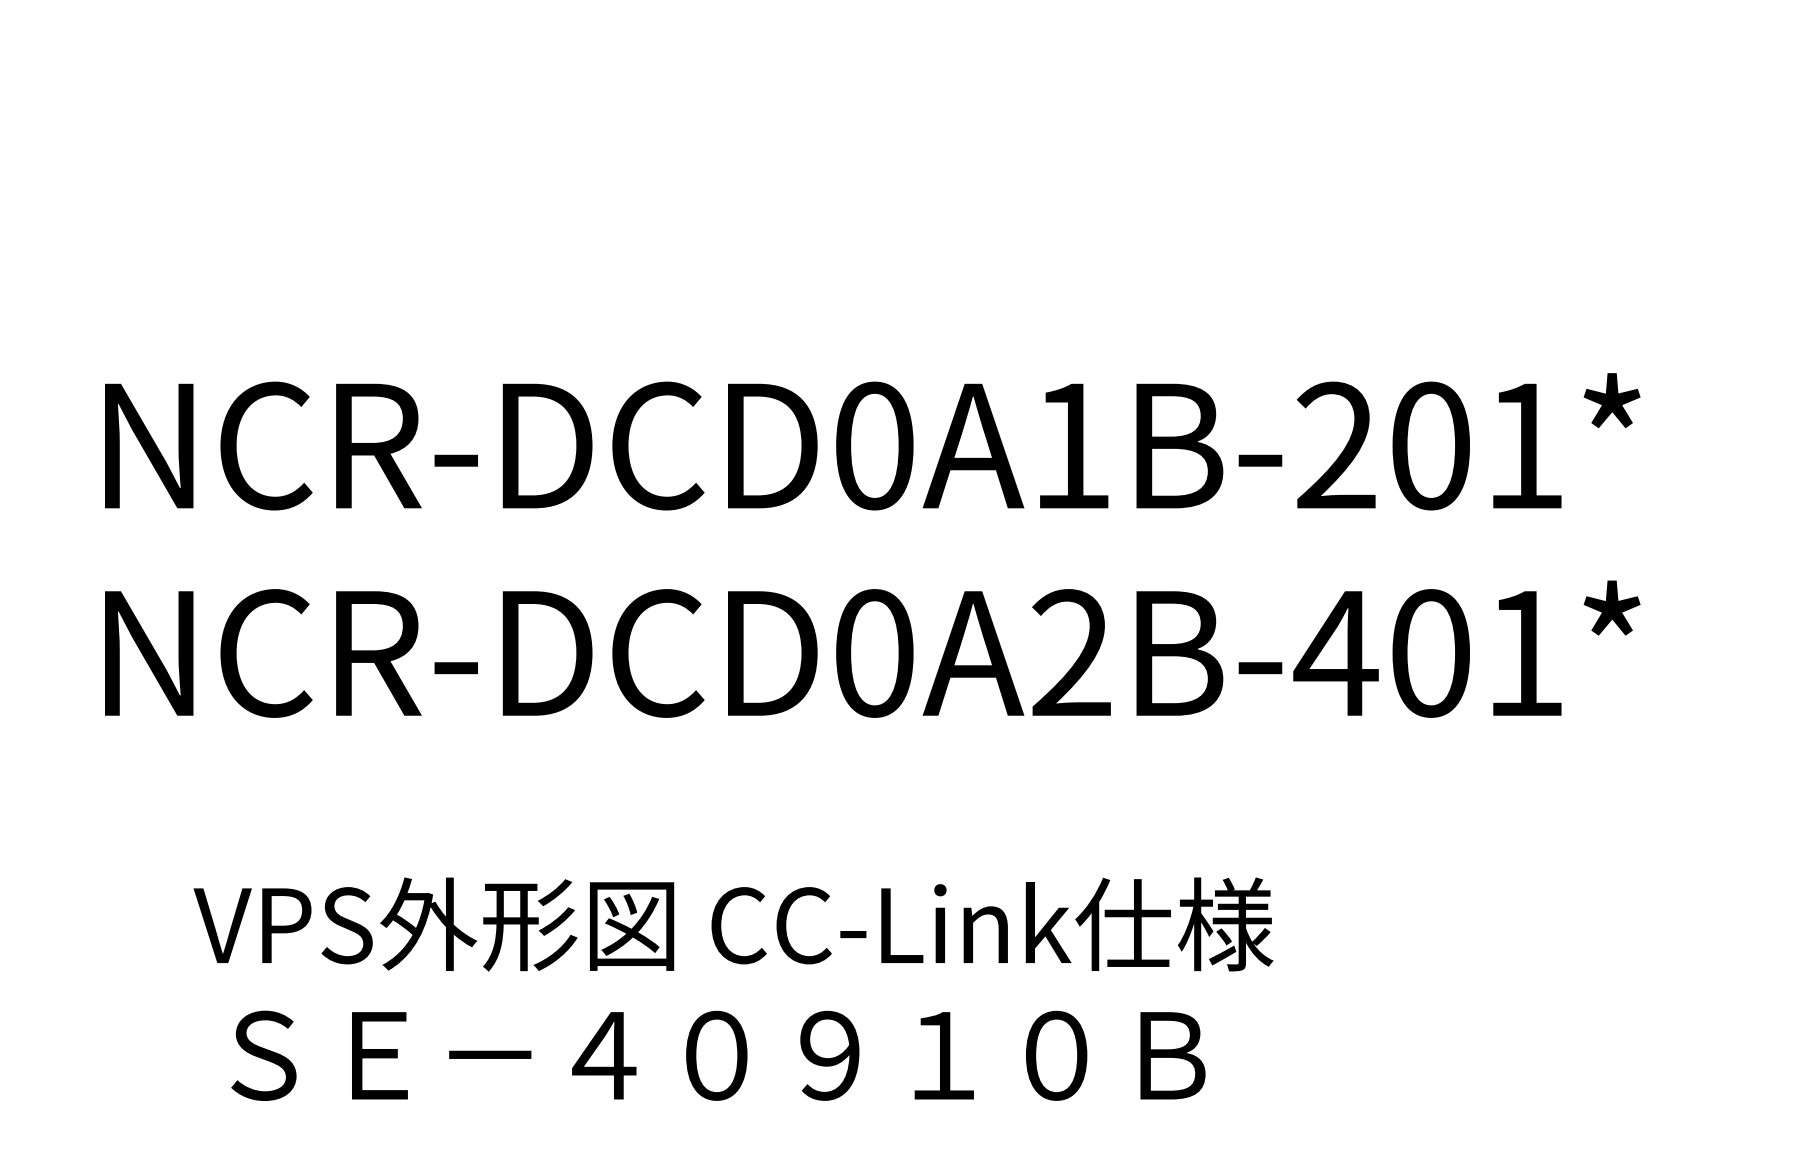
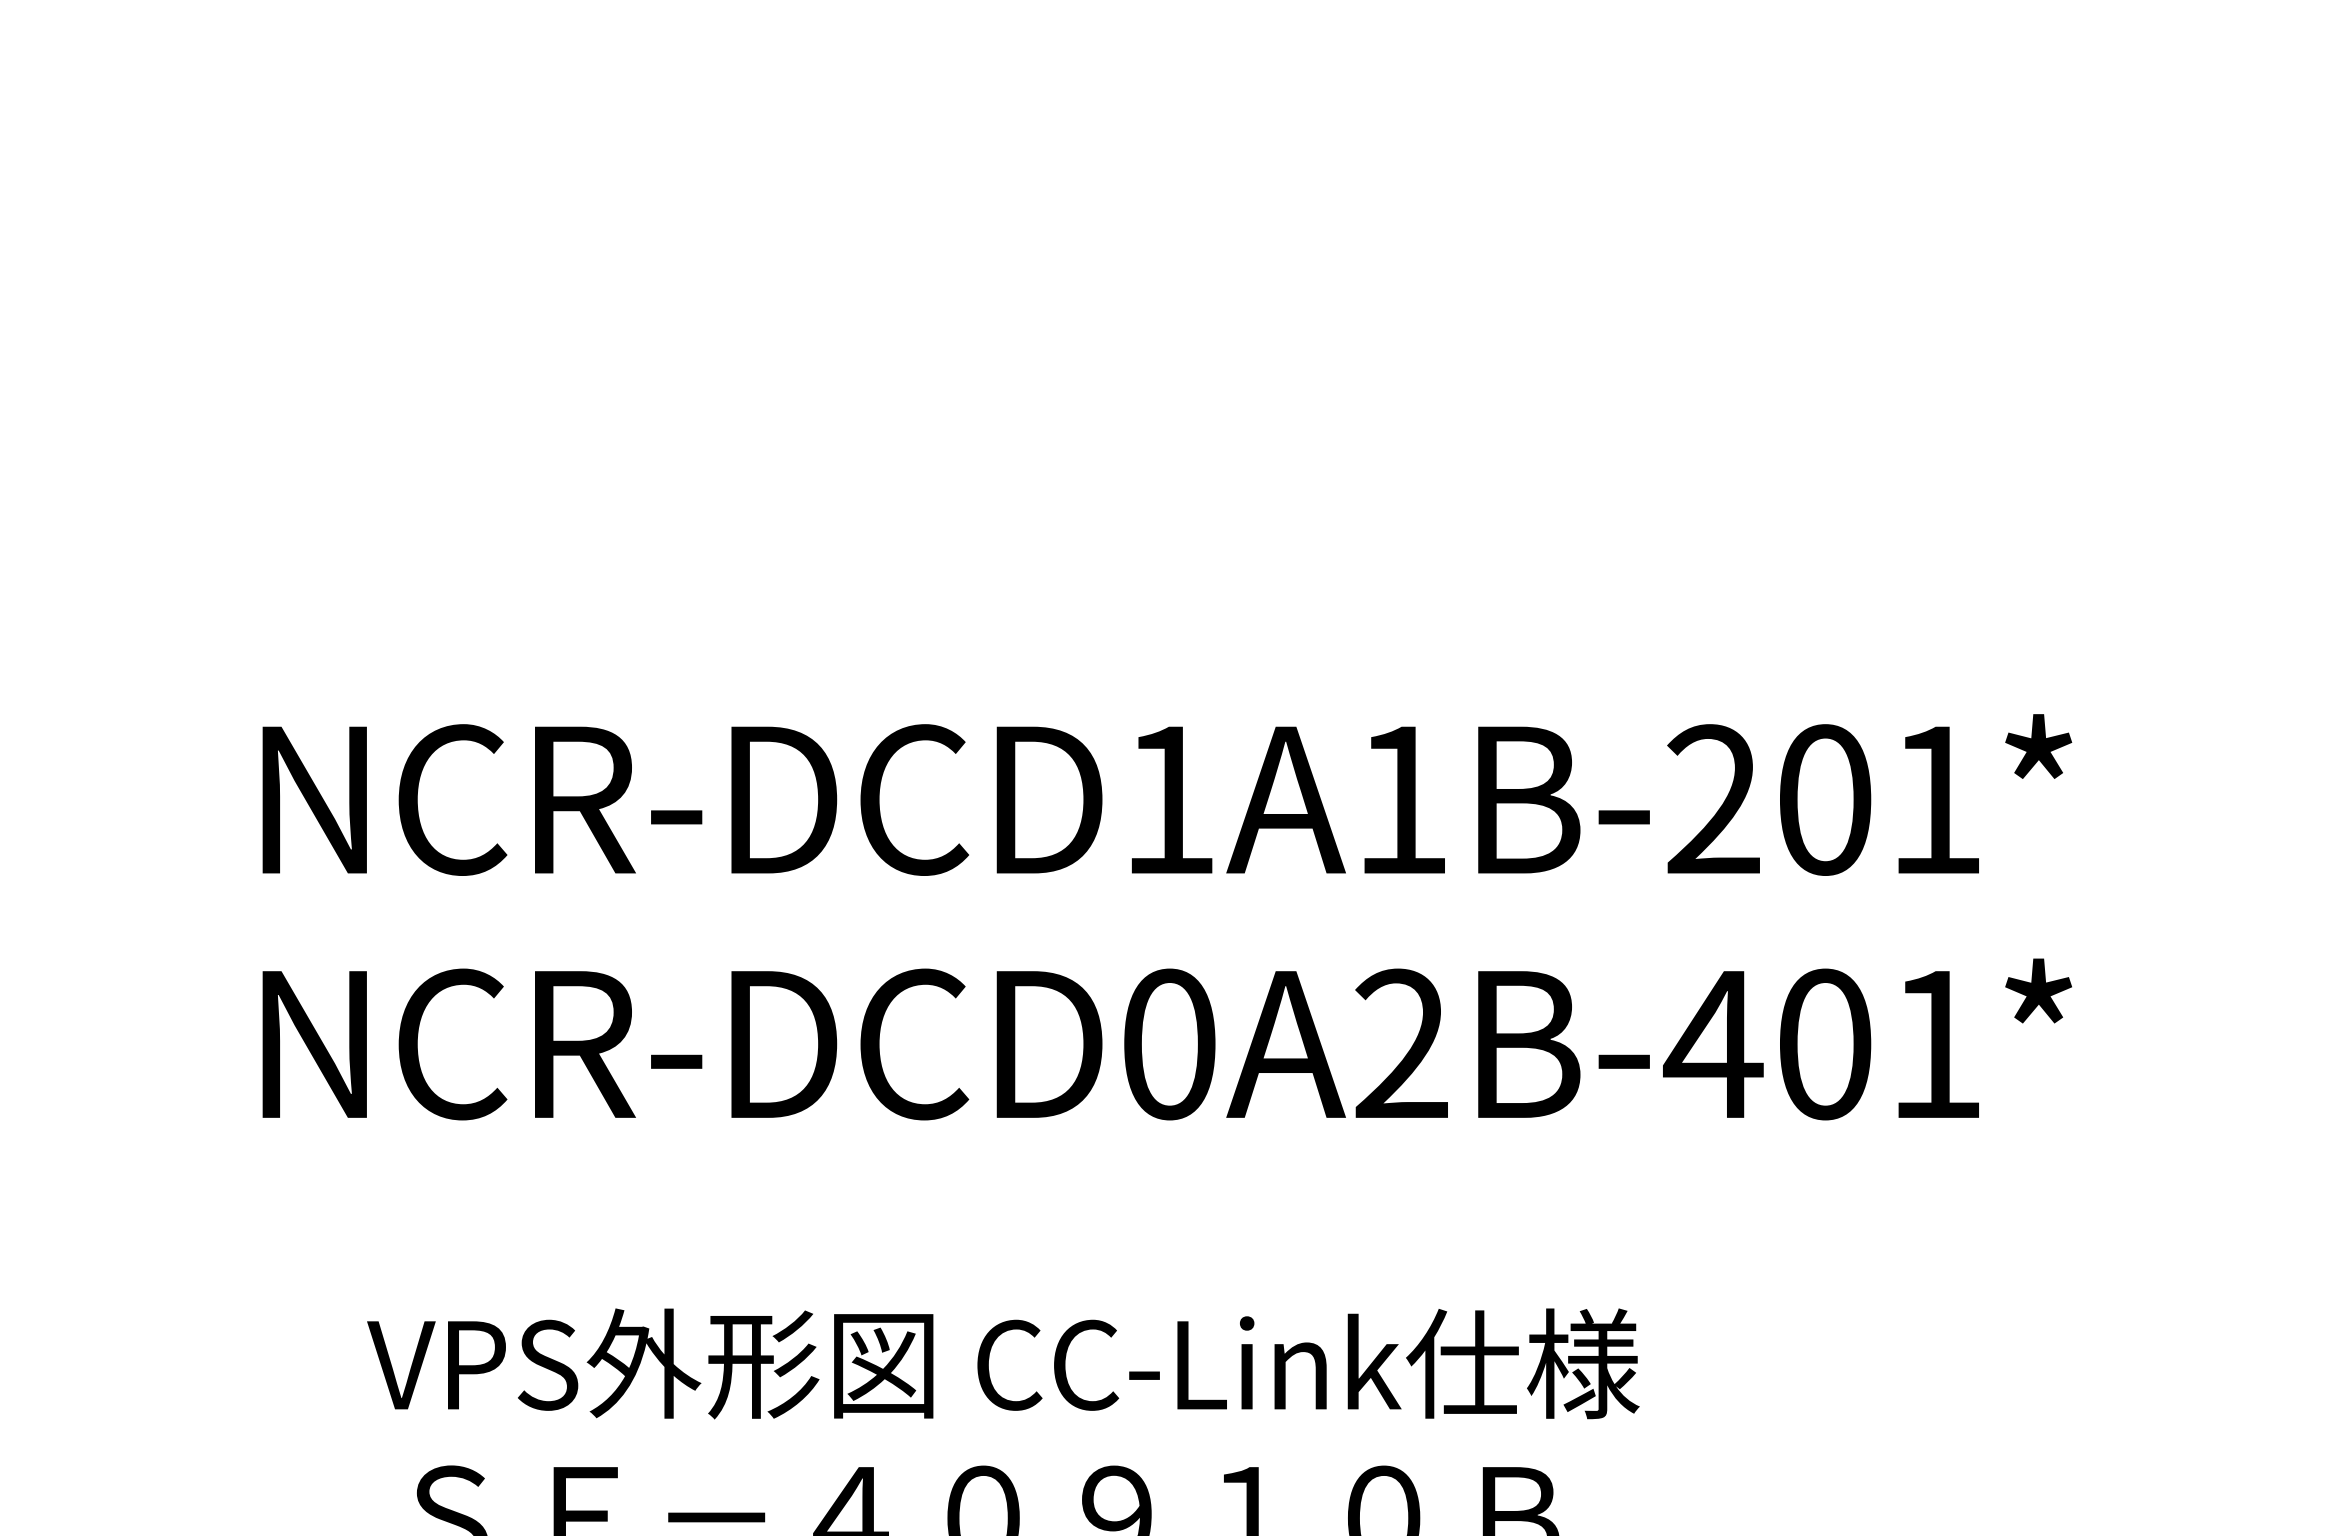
text: (874, 445) -> (1169, 799), NCR-DCD0A1B-201* -> NCR-DCD1A1B-201*

